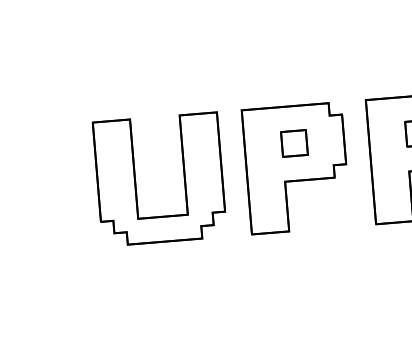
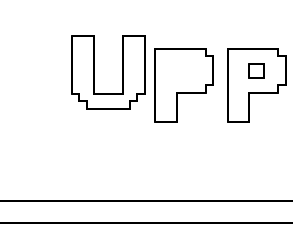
part: (293, 142) -> (183, 70), removed
part: (136, 181) -> (94, 72), moved

